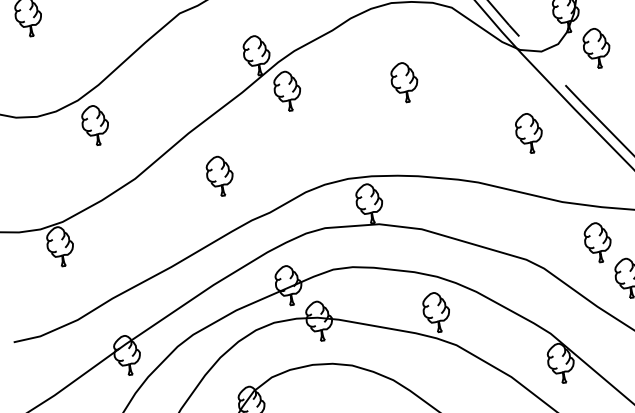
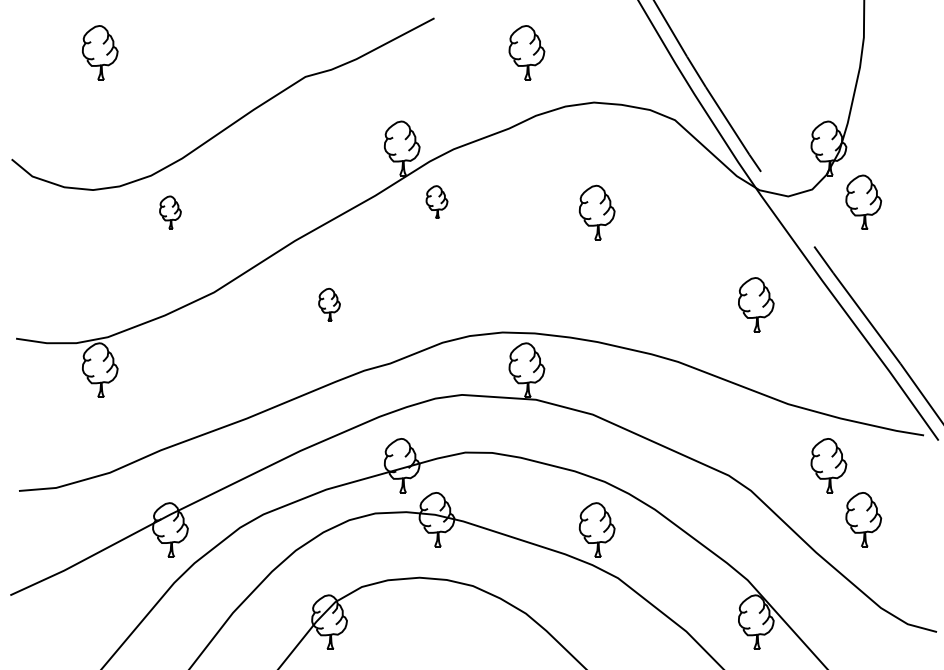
part: (287, 90) -> (436, 201), size x0.6
part: (95, 125) -> (170, 212), size x0.6
part: (219, 175) -> (329, 304), size x0.6

